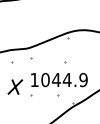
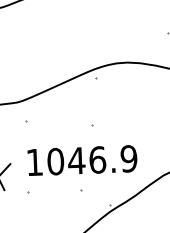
text: (66, 79) -> (96, 159), 1044.9 -> 1046.9

